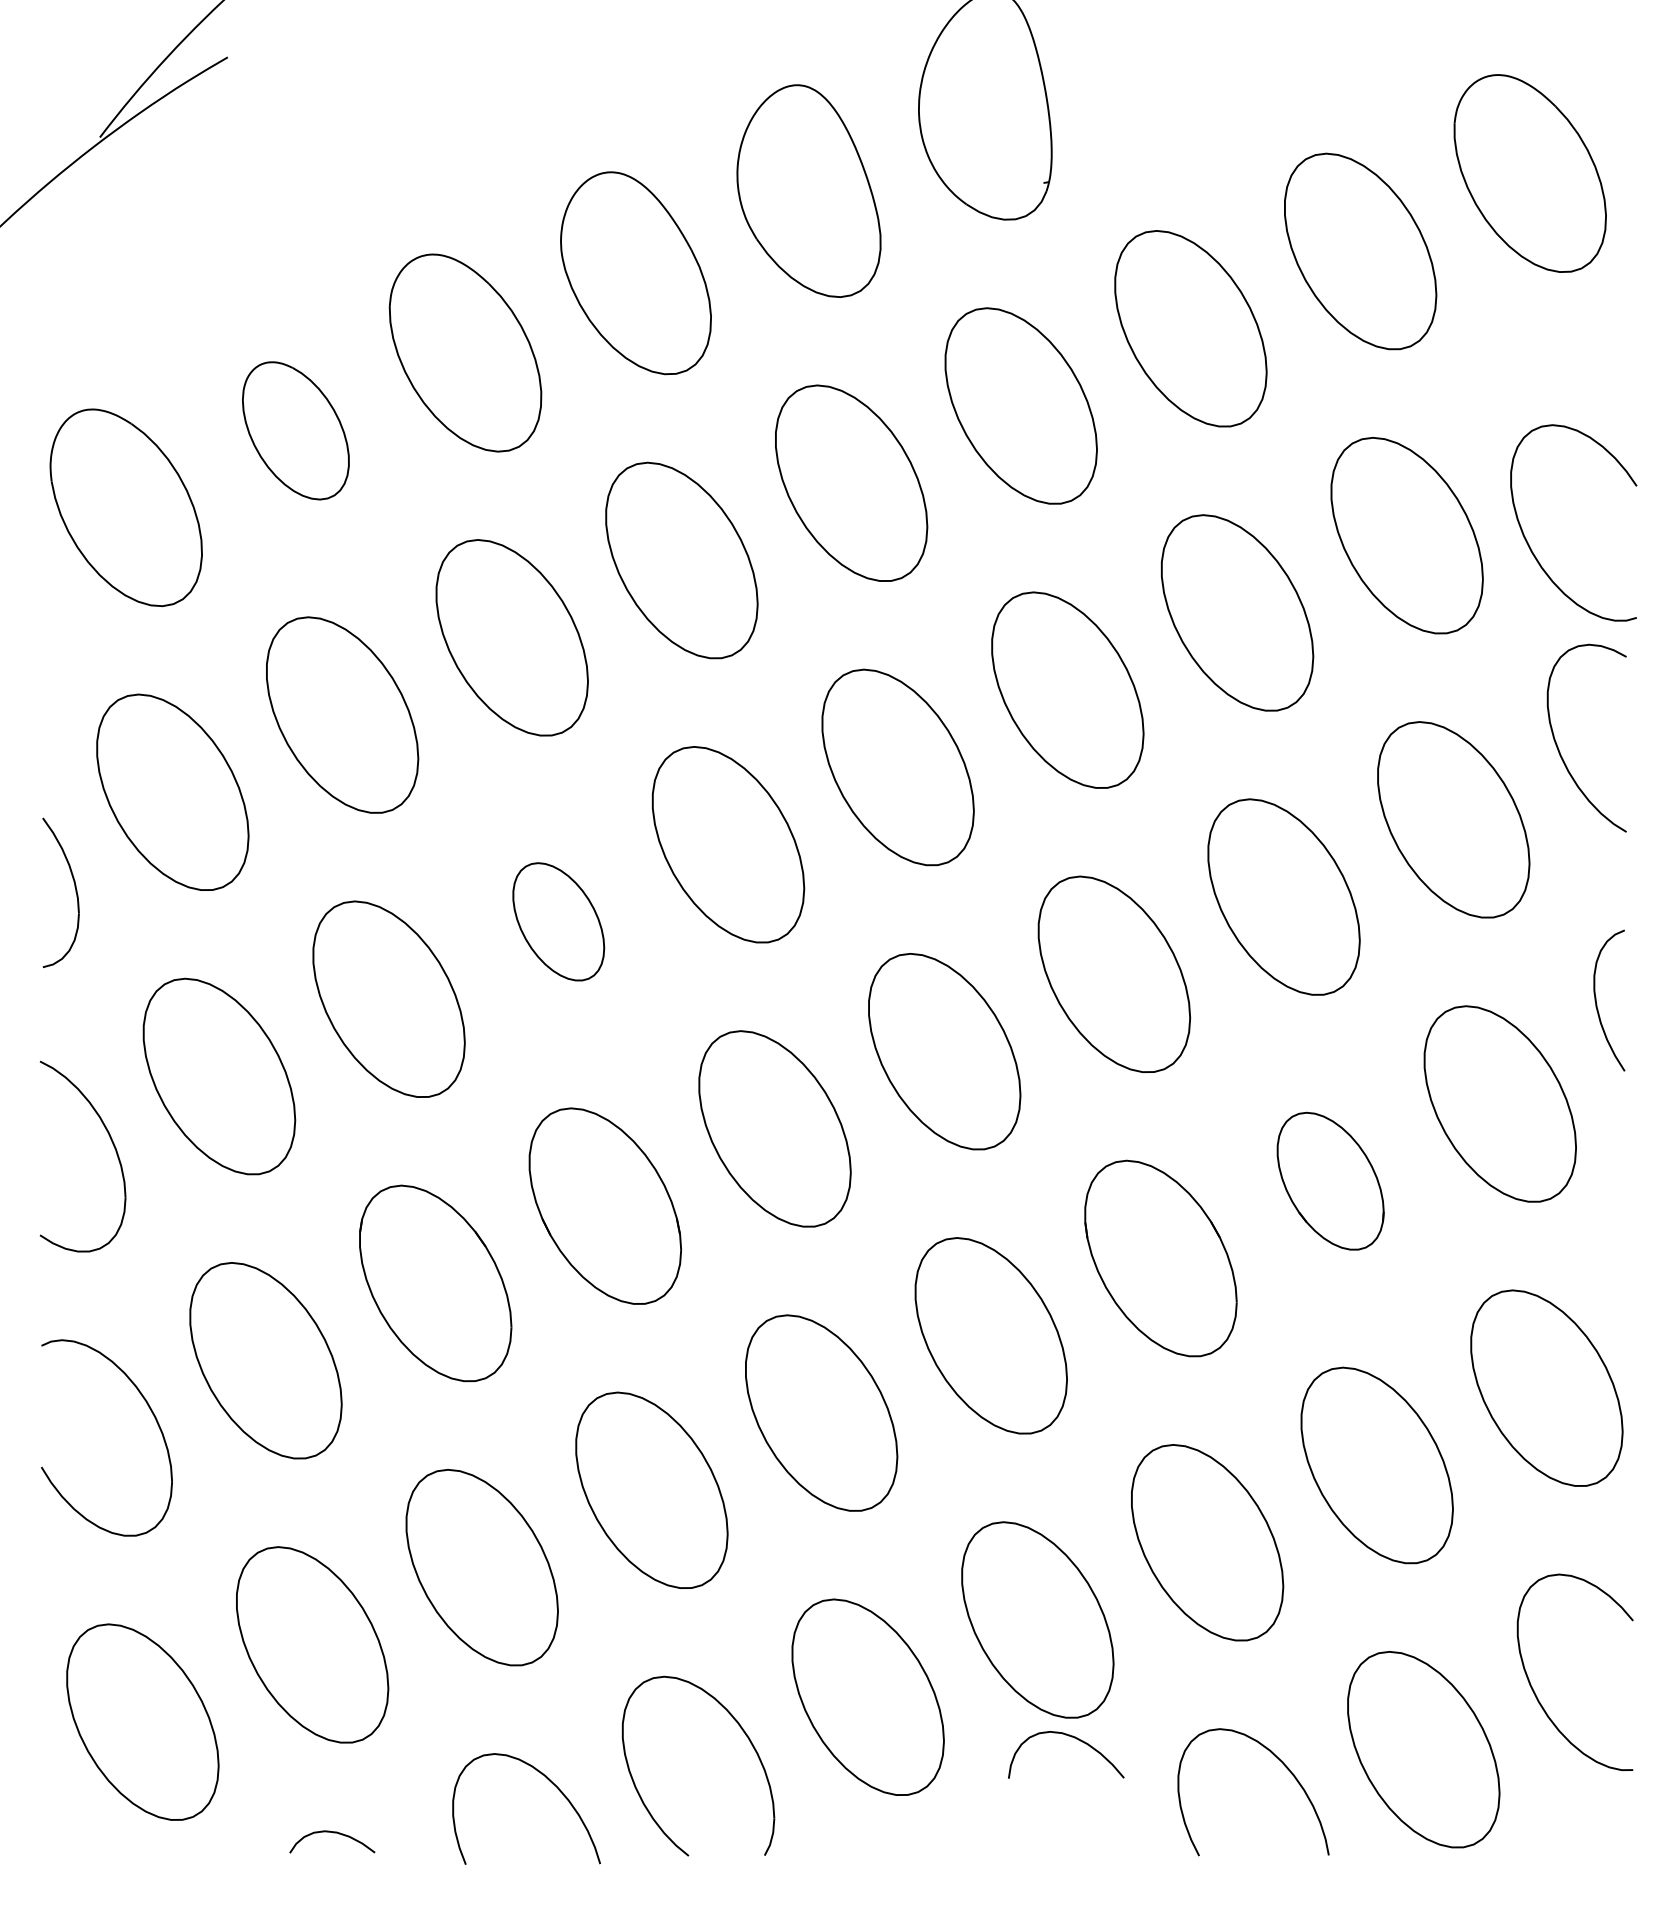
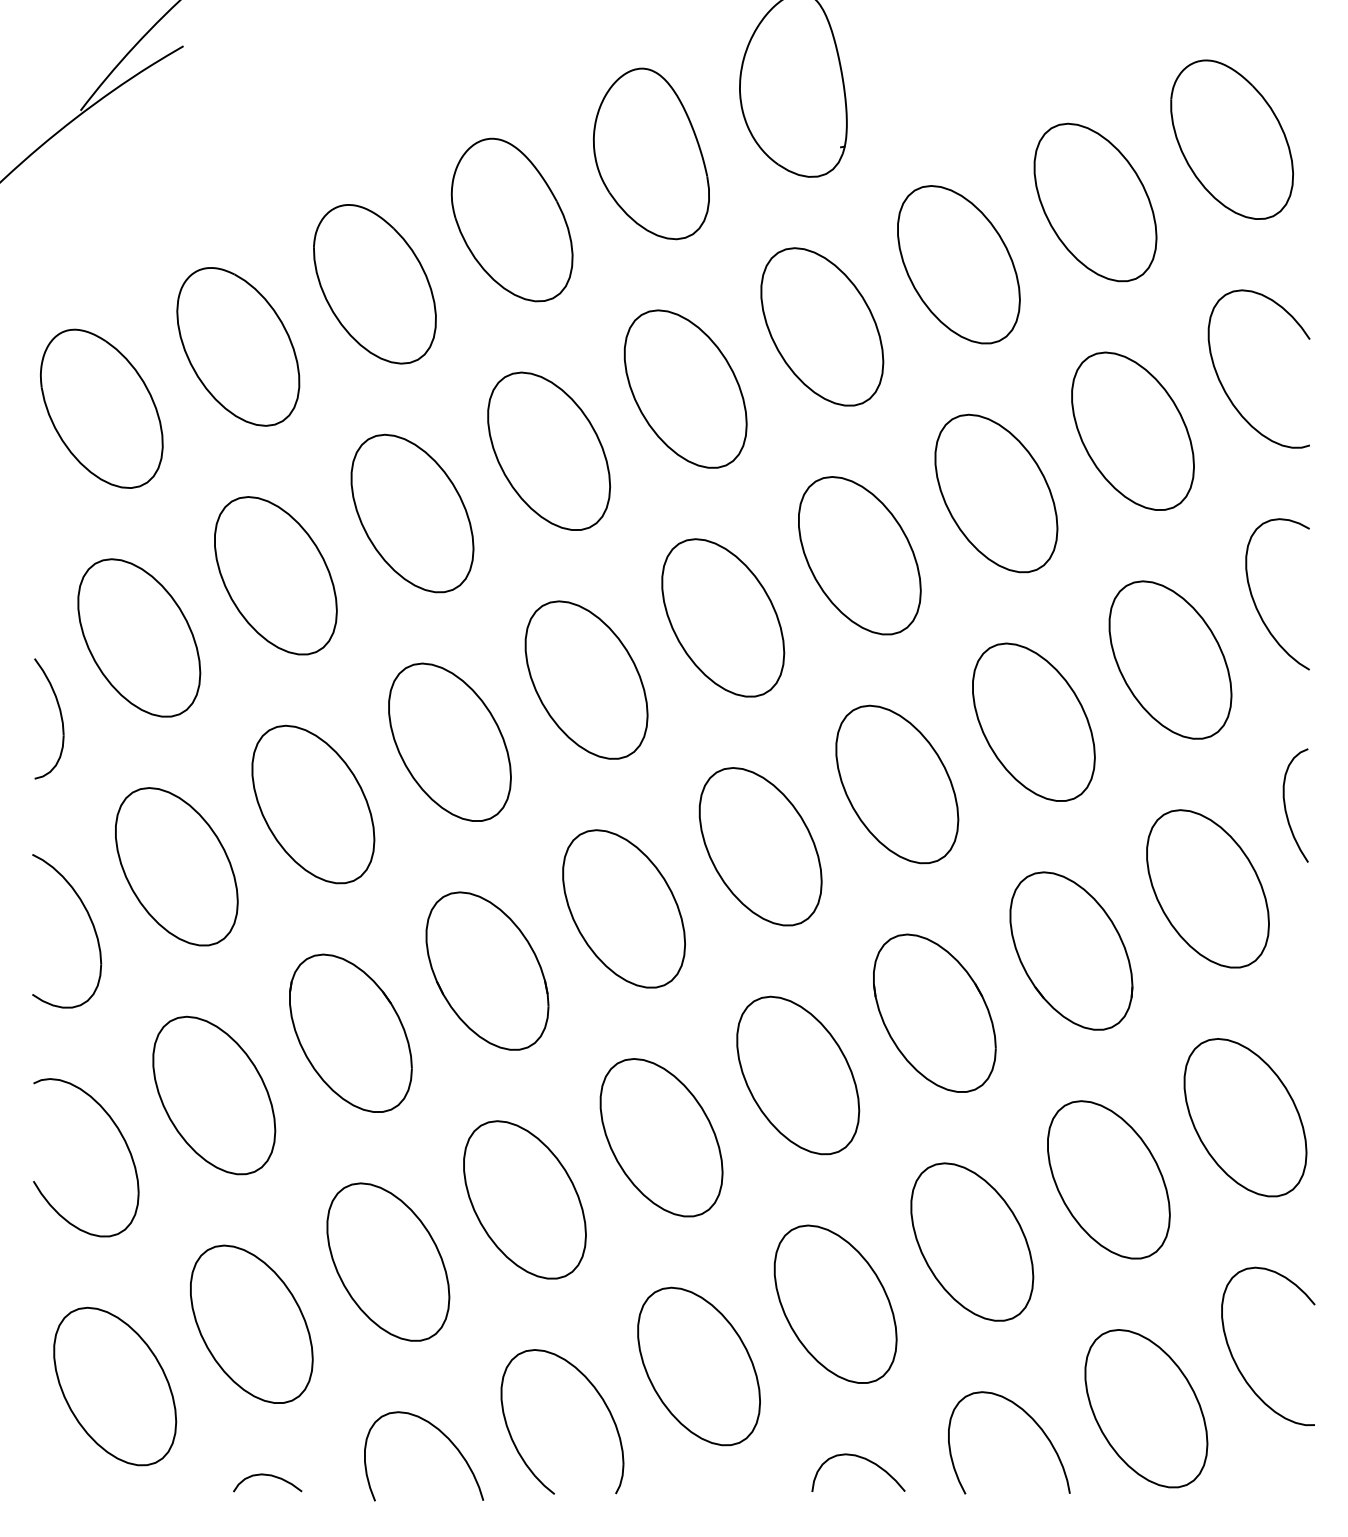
part: (296, 430) -> (238, 346), size x1.43
curve: (1529, 544) -> (1223, 386), moved
part: (558, 920) -> (449, 741), size x1.67
part: (1330, 1180) -> (1071, 950), size x1.43
curve: (1072, 1738) -> (863, 1459), moved

